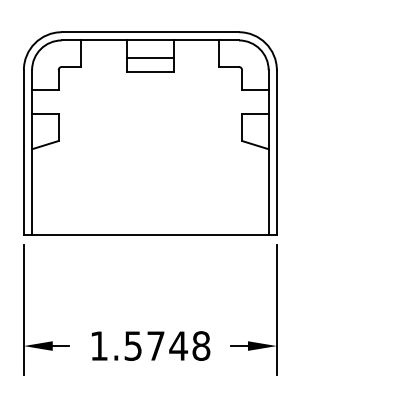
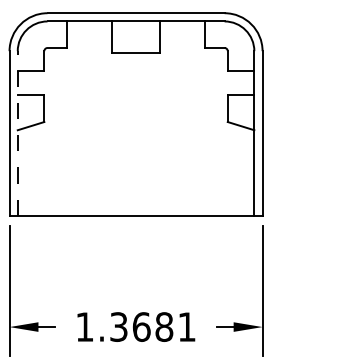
line: (150, 58) -> (136, 39), removed
line: (32, 151) -> (18, 132), solid -> dashed
text: (167, 345) -> (153, 326), 1.5748 -> 1.3681

